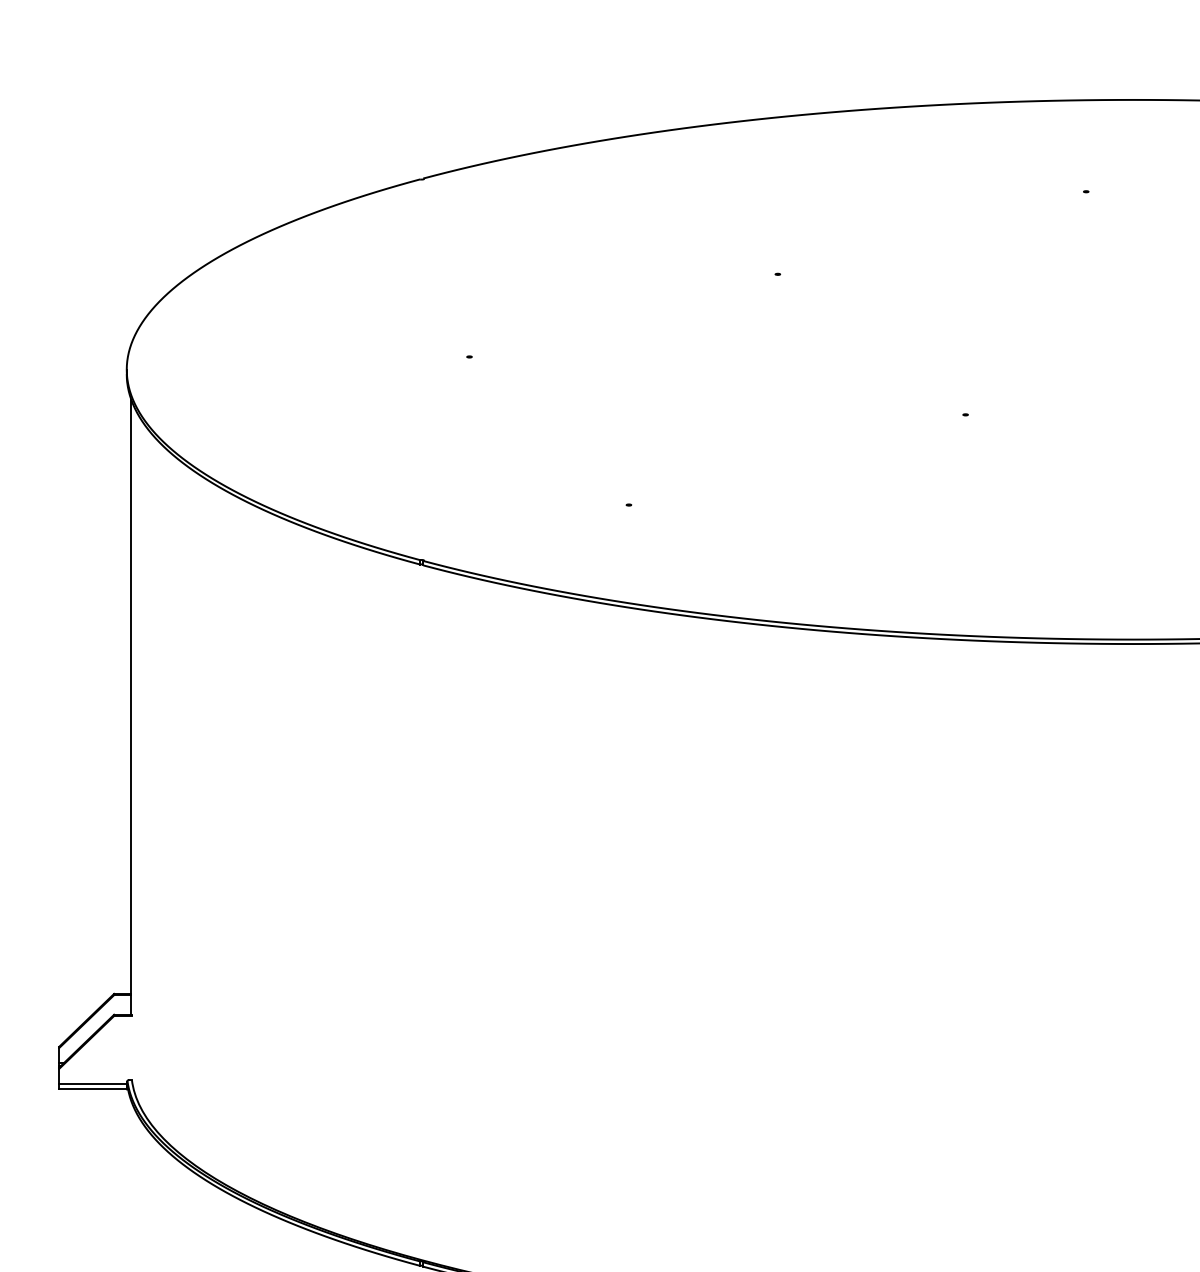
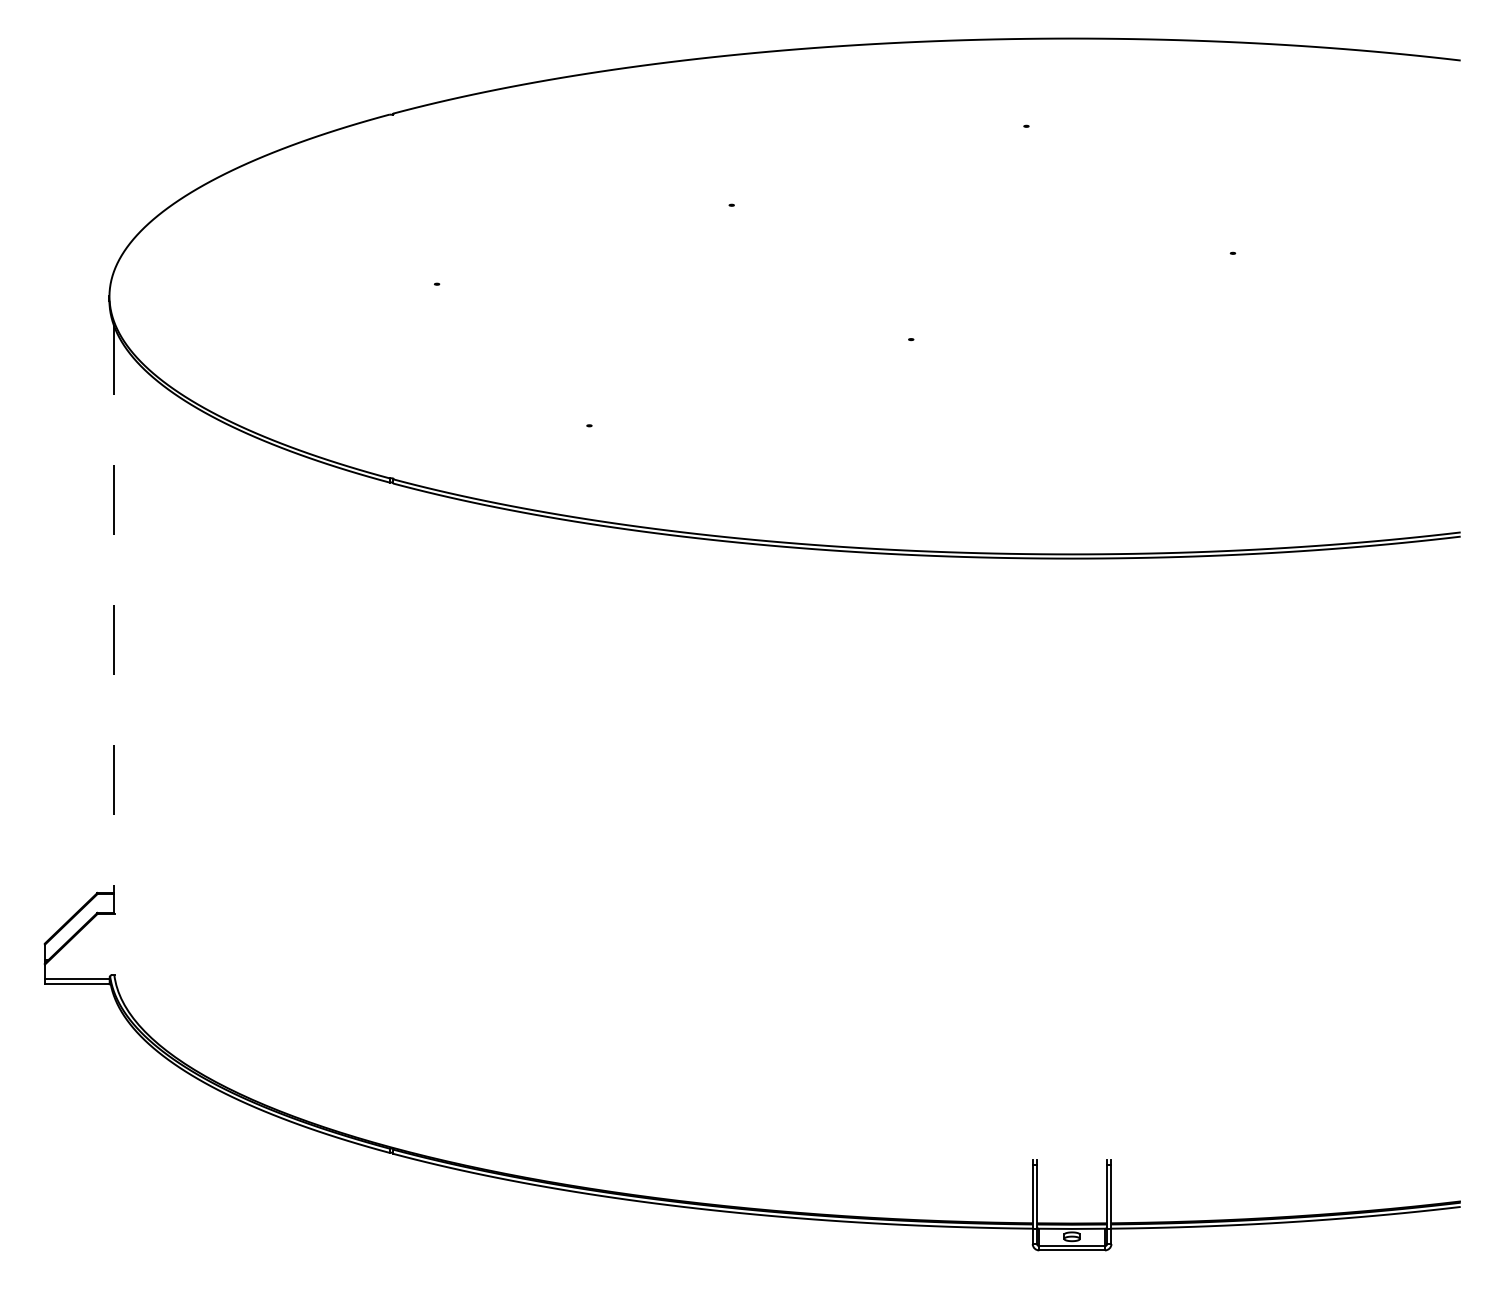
line: (130, 707) -> (113, 619), solid -> dashed

